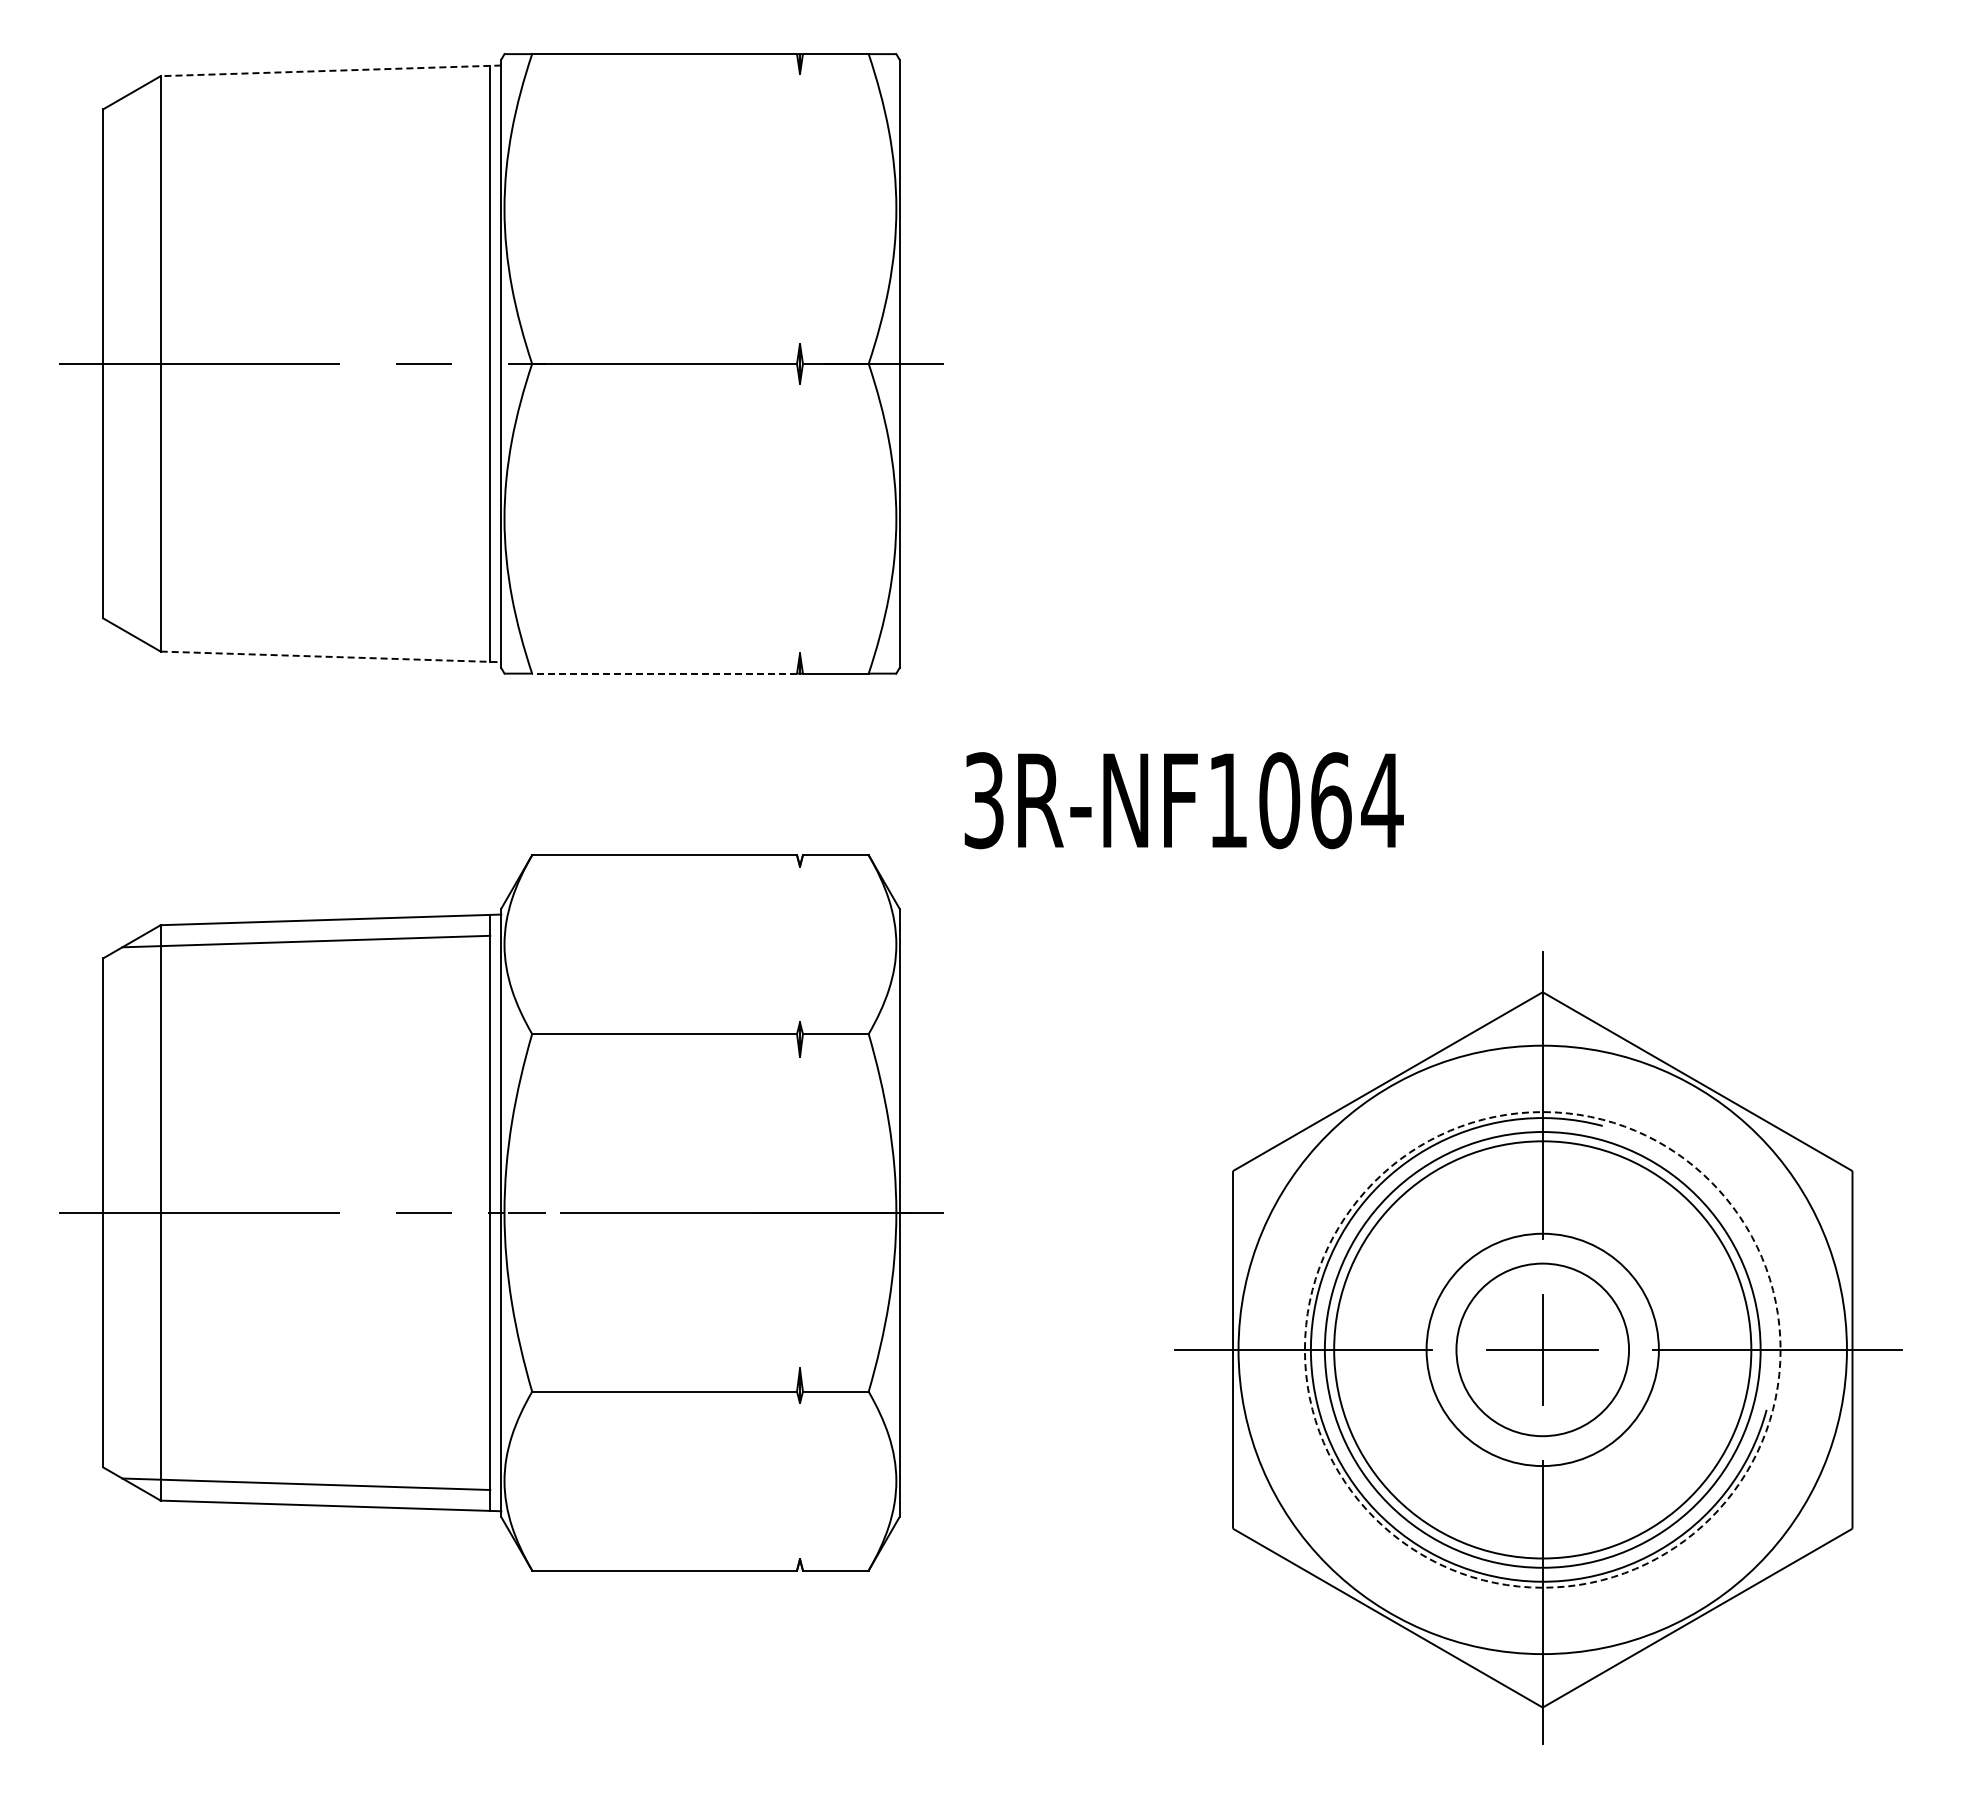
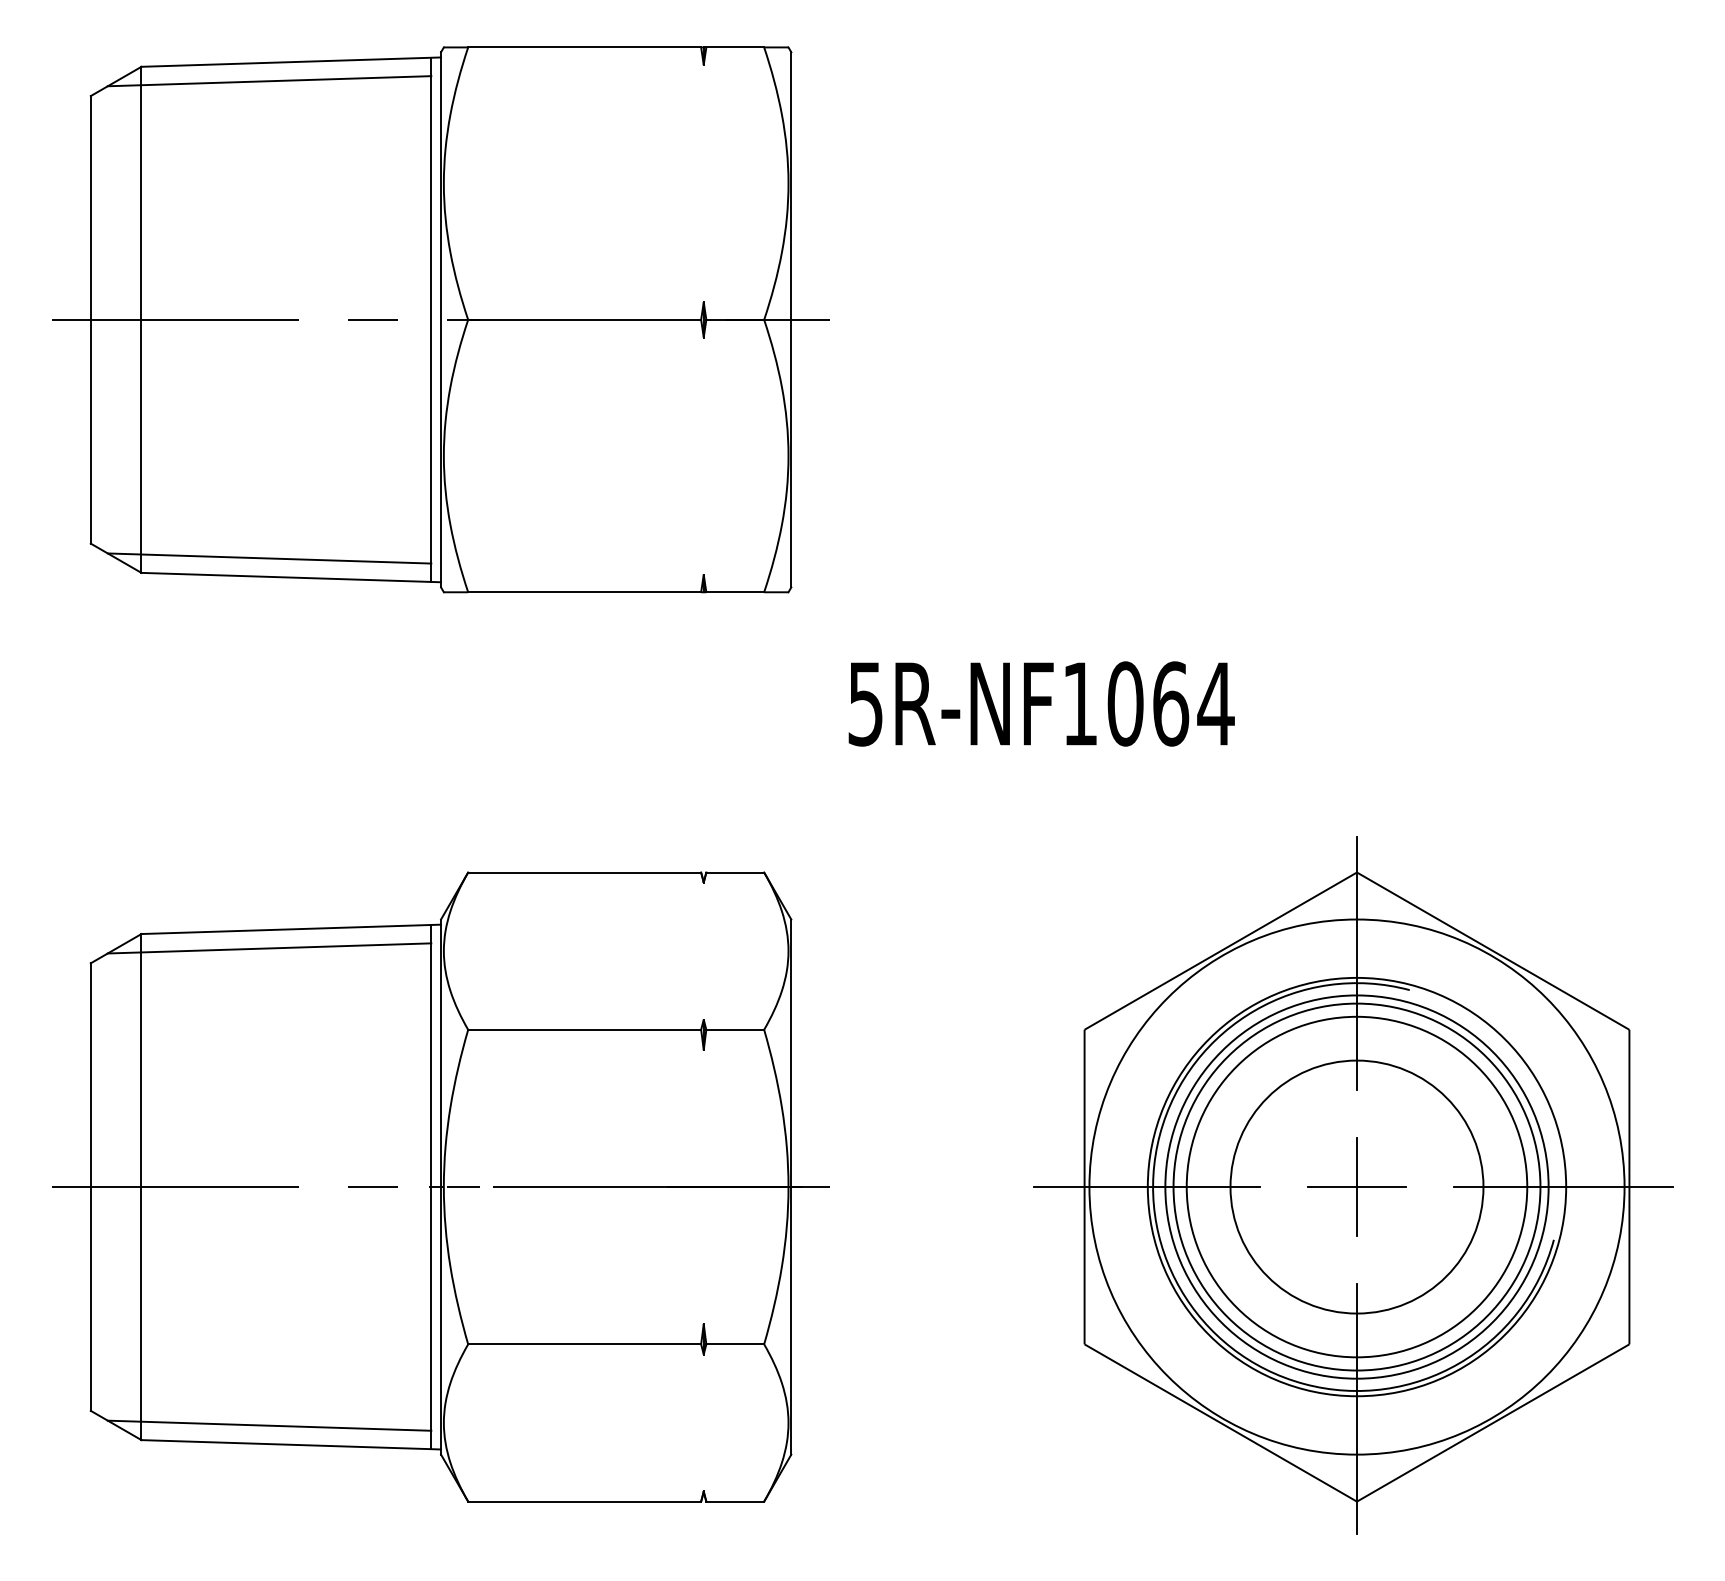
line: (330, 70) -> (290, 61), dashed -> solid
line: (306, 92) -> (269, 81), added
line: (306, 634) -> (269, 557), added
line: (331, 656) -> (291, 577), dashed -> solid
line: (664, 673) -> (584, 592), dashed -> solid
text: (984, 800) -> (866, 703), 3R-NF1064 -> 5R-NF1064
part: (501, 1212) -> (441, 1186), moved
circle: (1542, 1349) -> (1356, 1186), dashed -> solid
circle: (1542, 1349) -> (1356, 1186), size x1.67
circle: (1542, 1349) -> (1356, 1186), size x1.67

